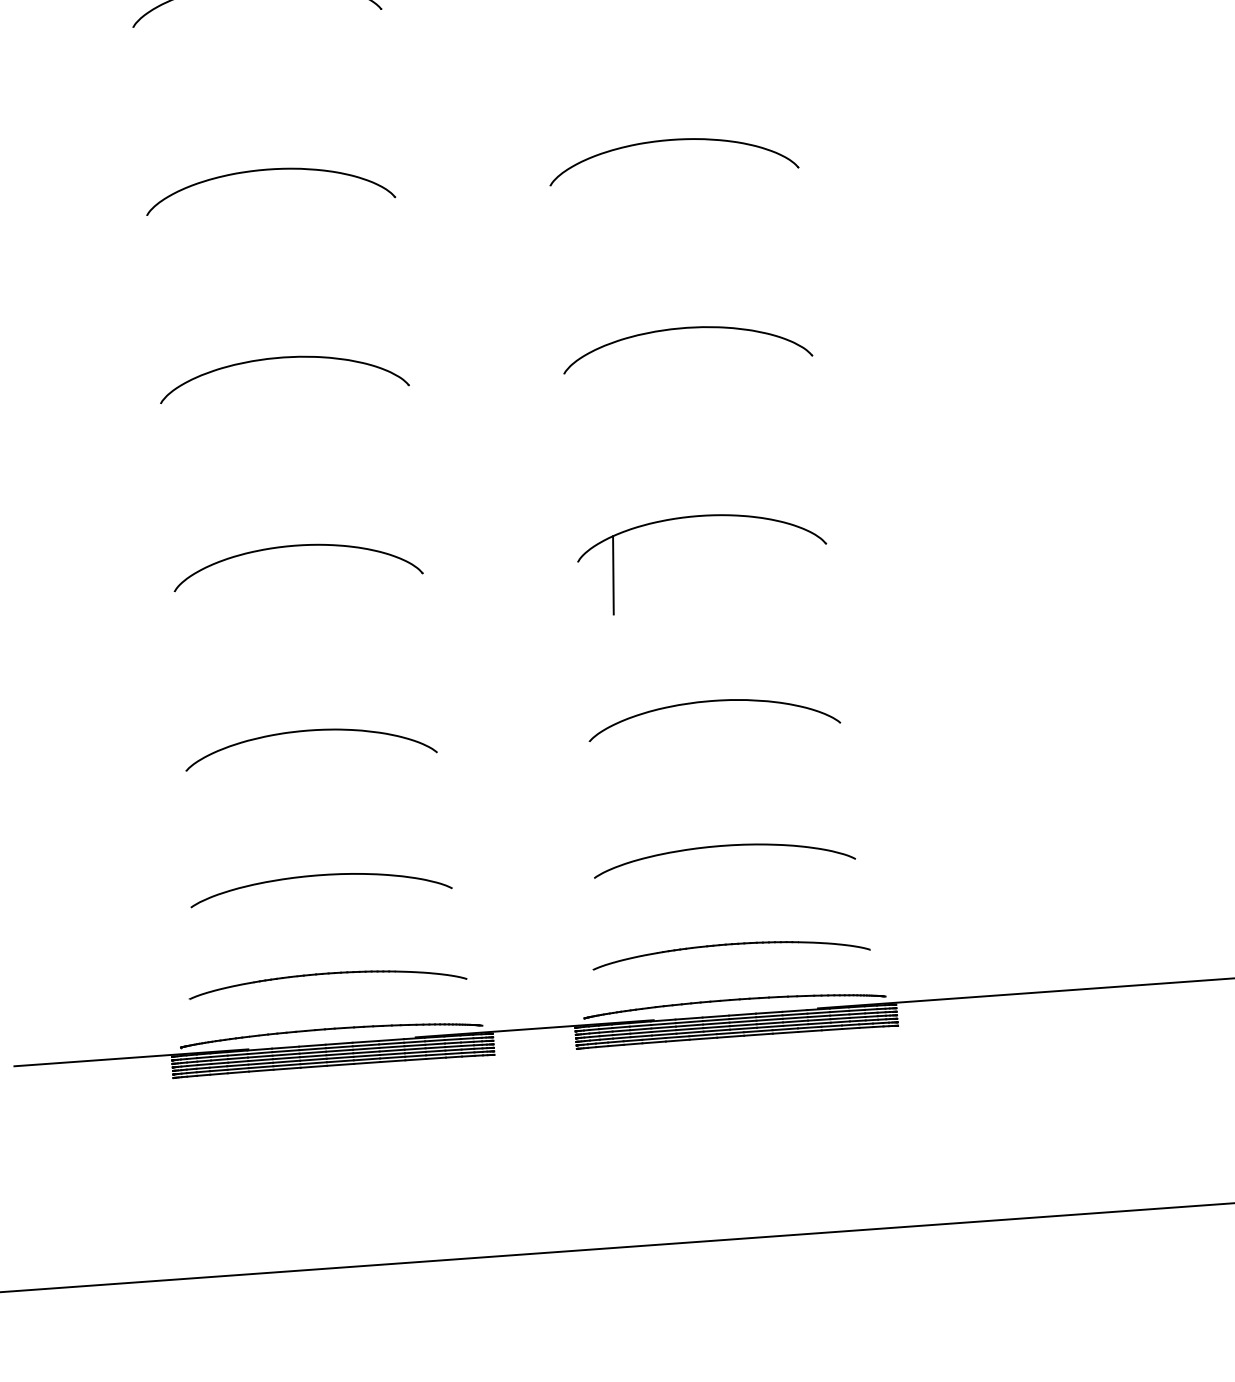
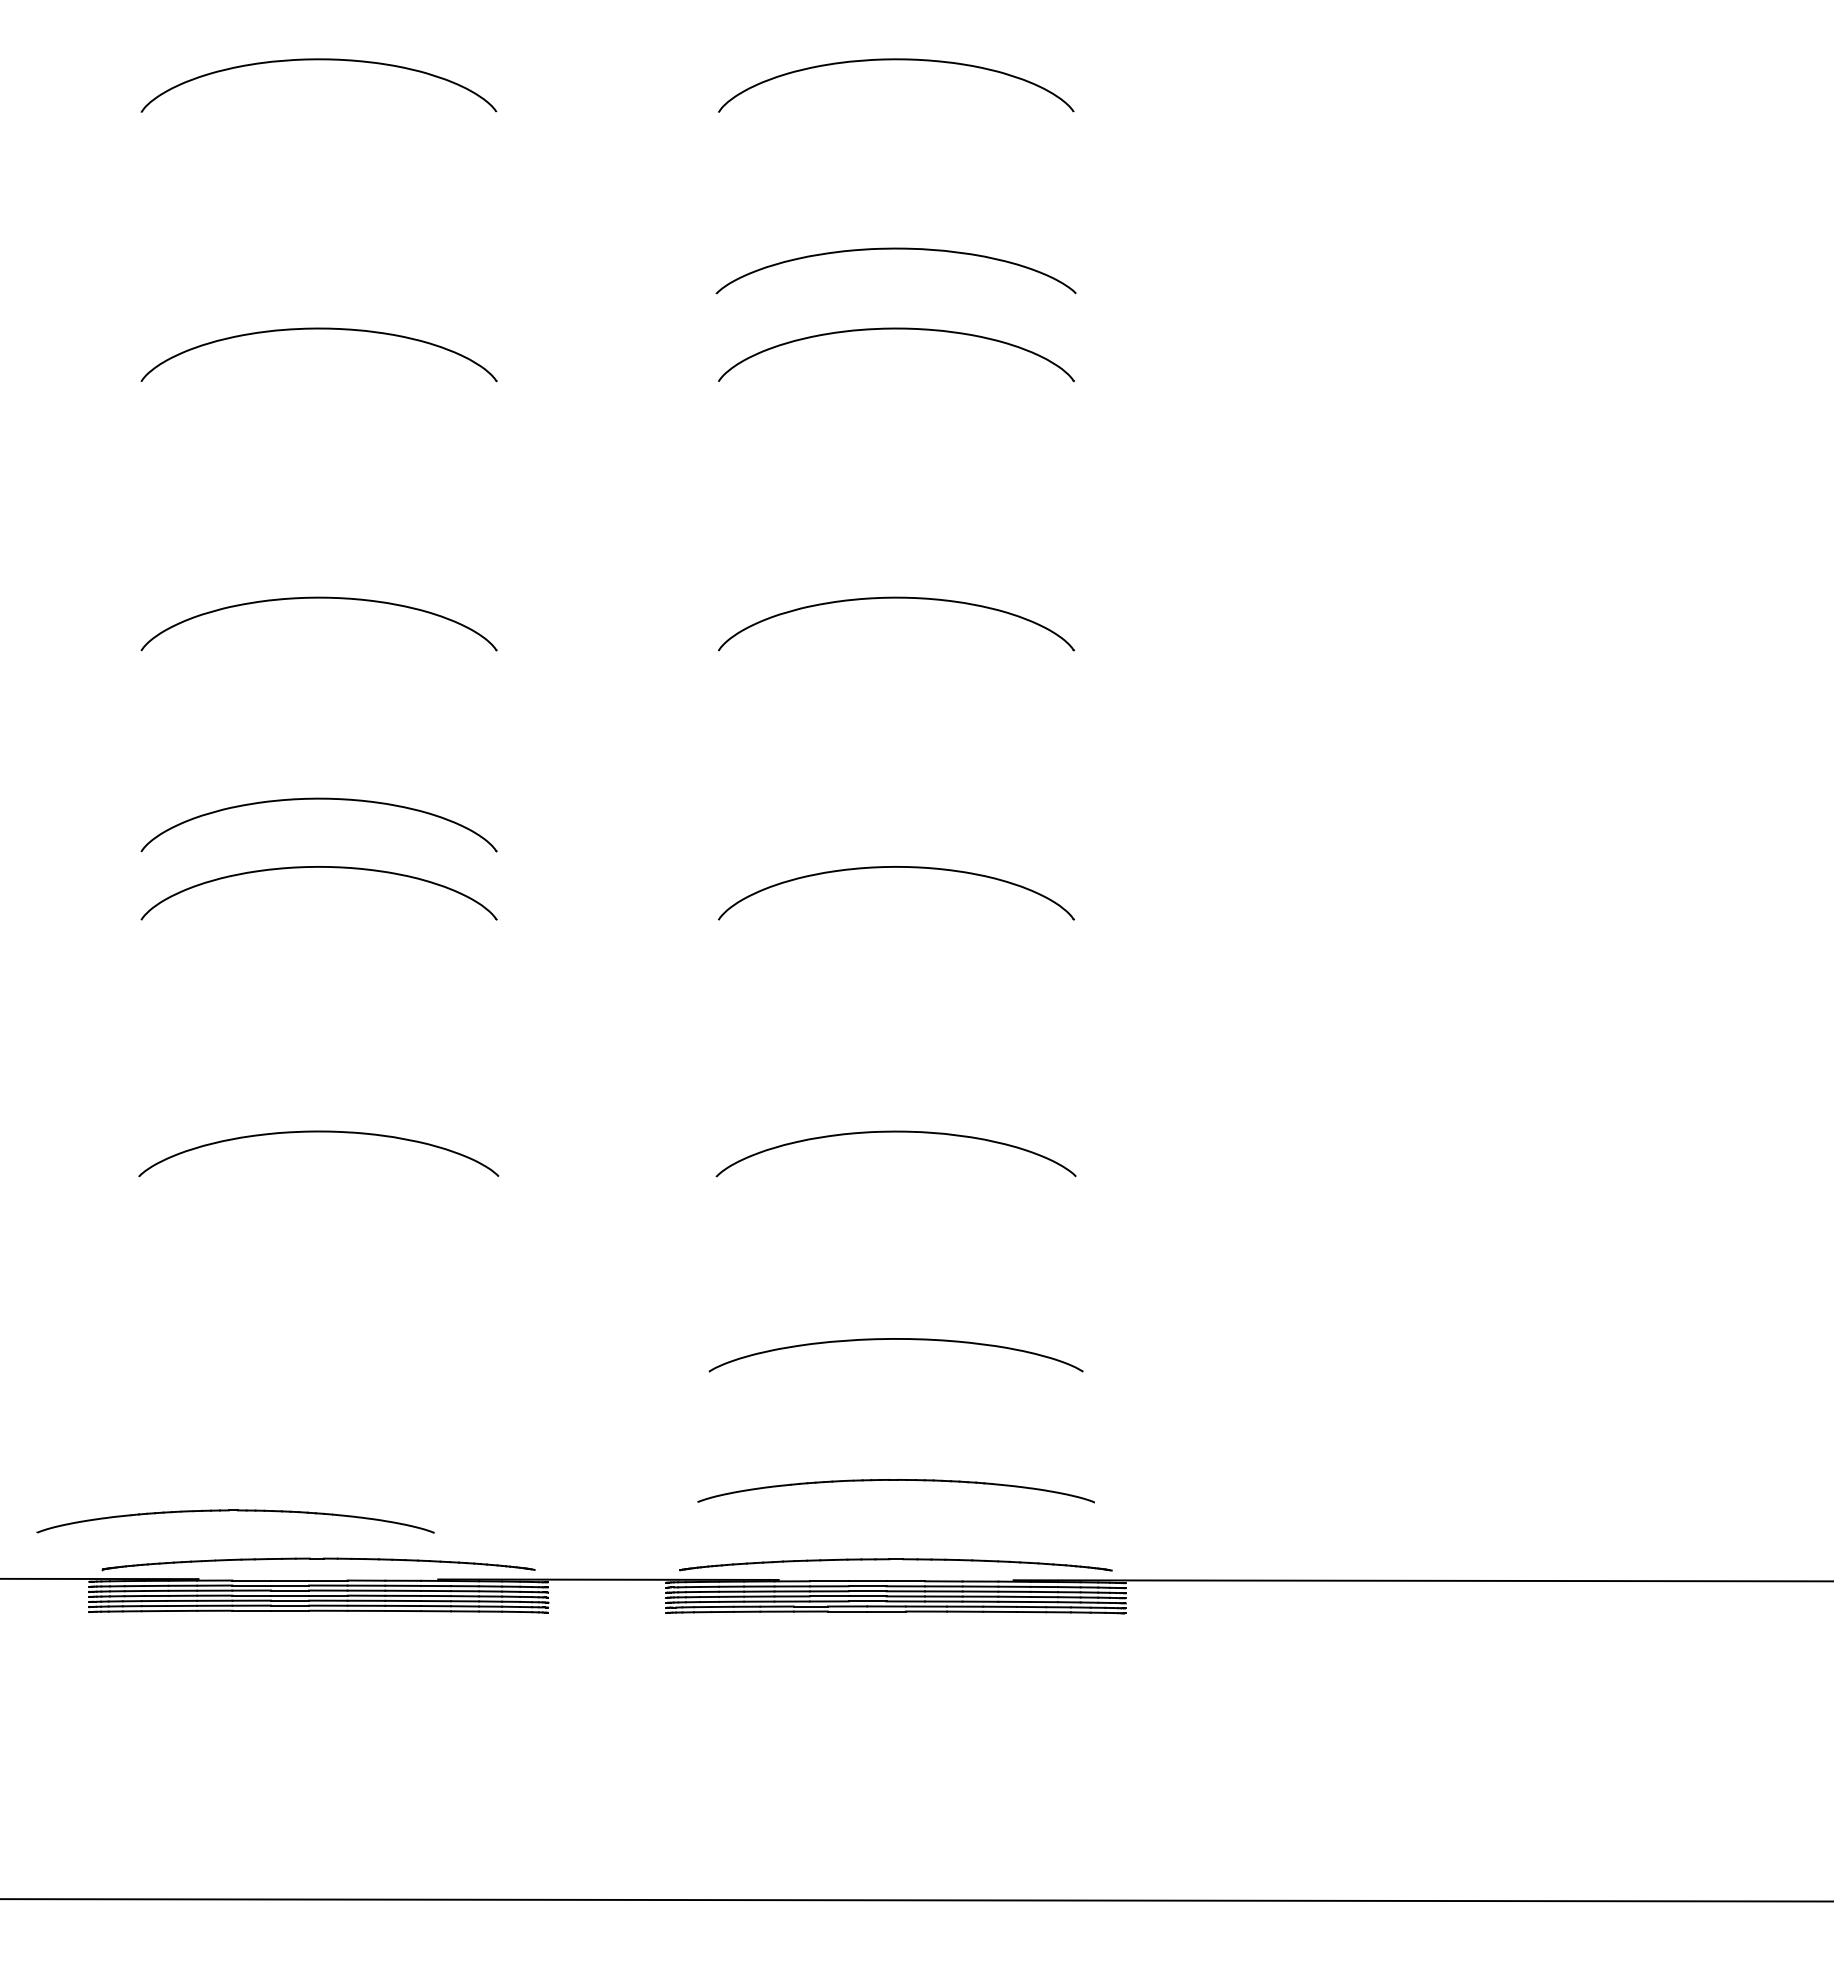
curve: (667, 84) -> (895, 249), added
part: (292, 498) -> (318, 799), added
line: (613, 575) -> (767, 942), removed
curve: (319, 875) -> (318, 1339), removed
part: (328, 974) -> (237, 1511), moved

